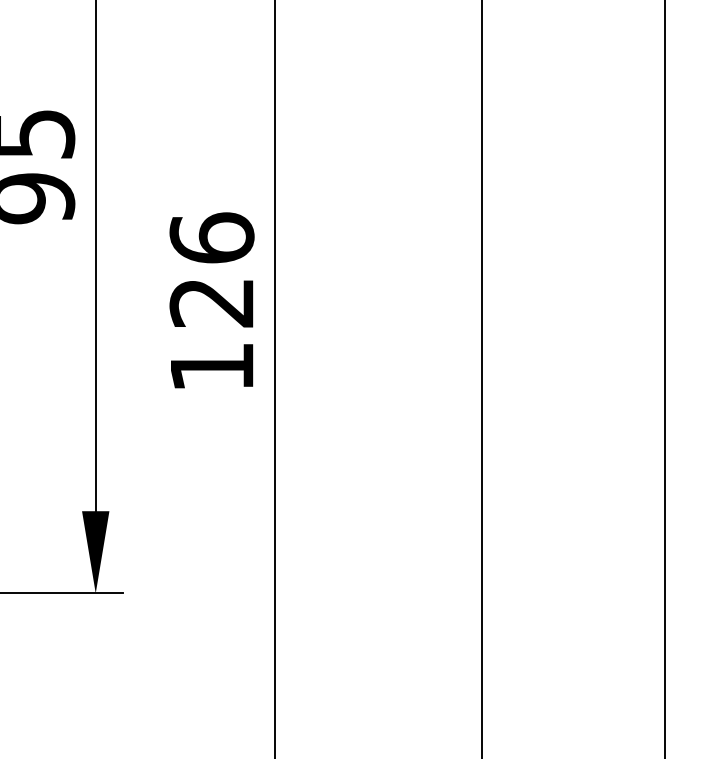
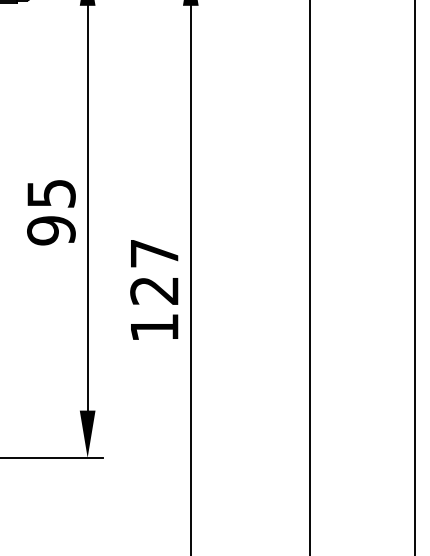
text: (211, 236) -> (154, 252), 126 -> 127

